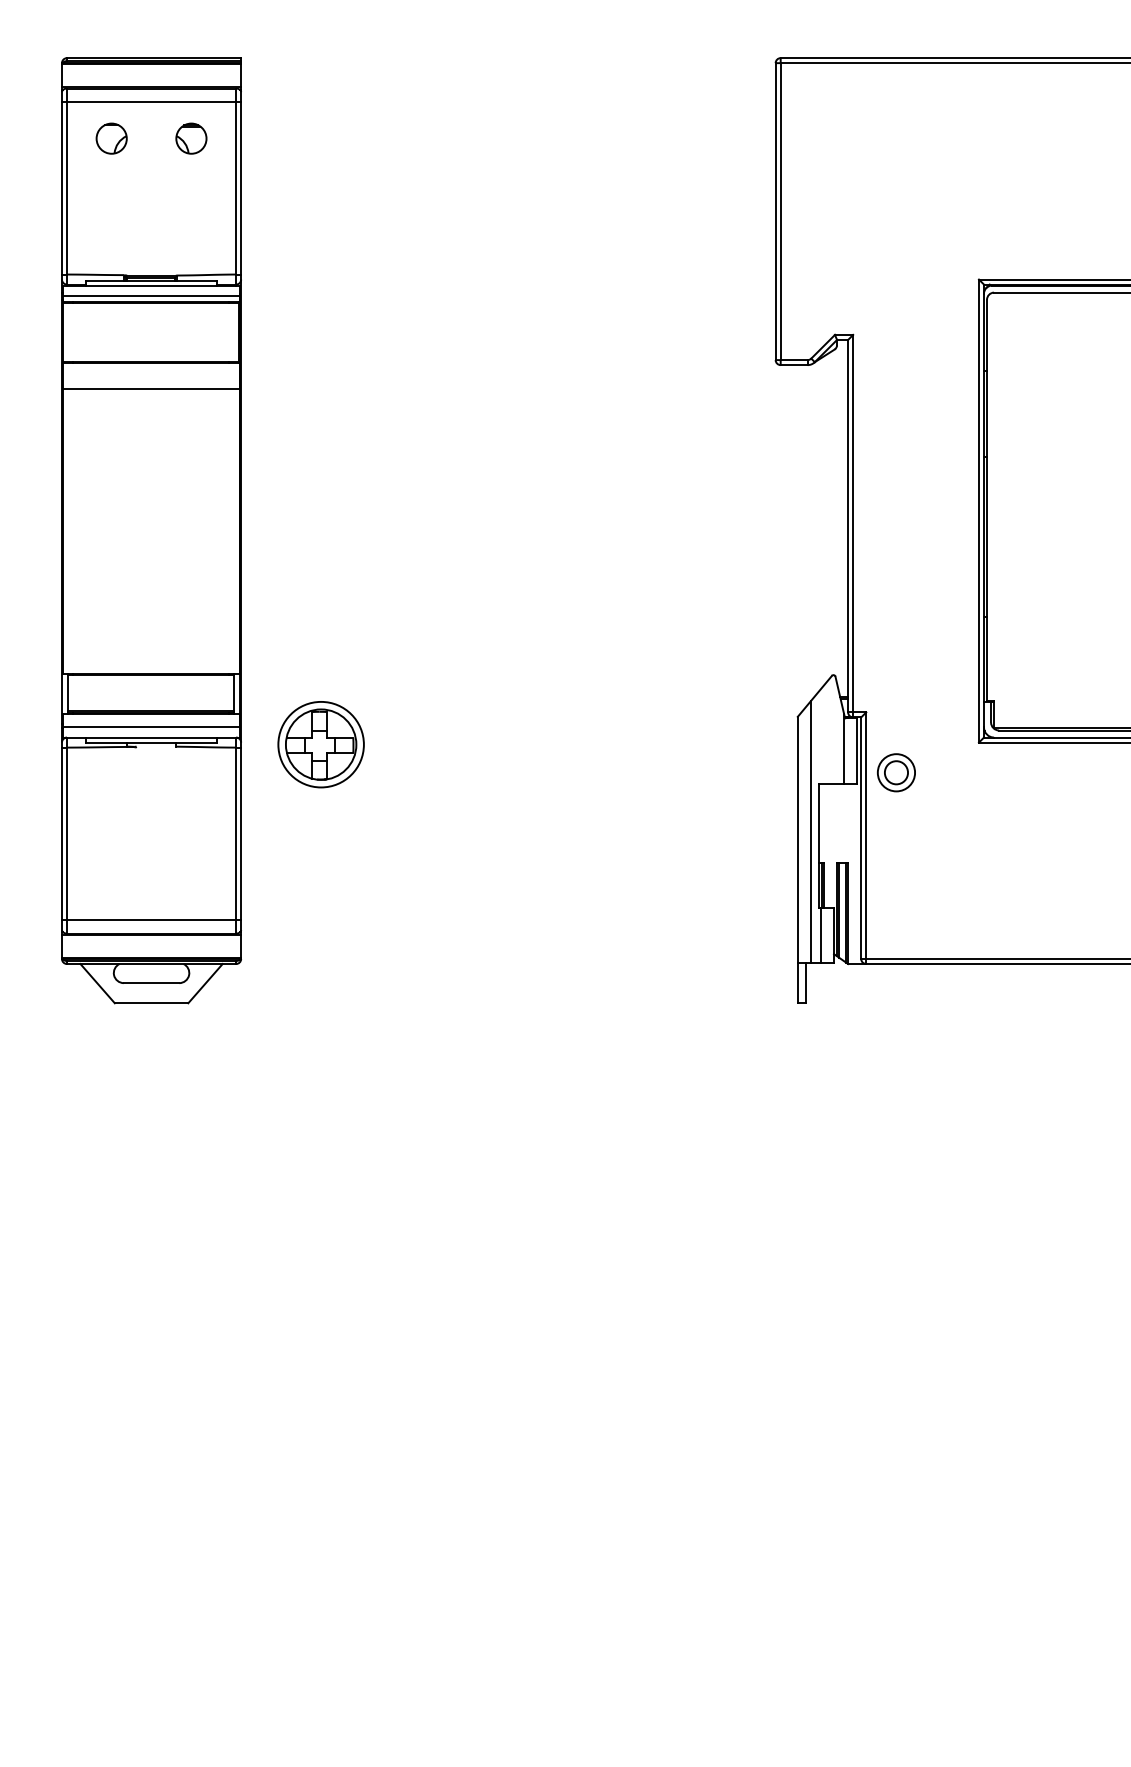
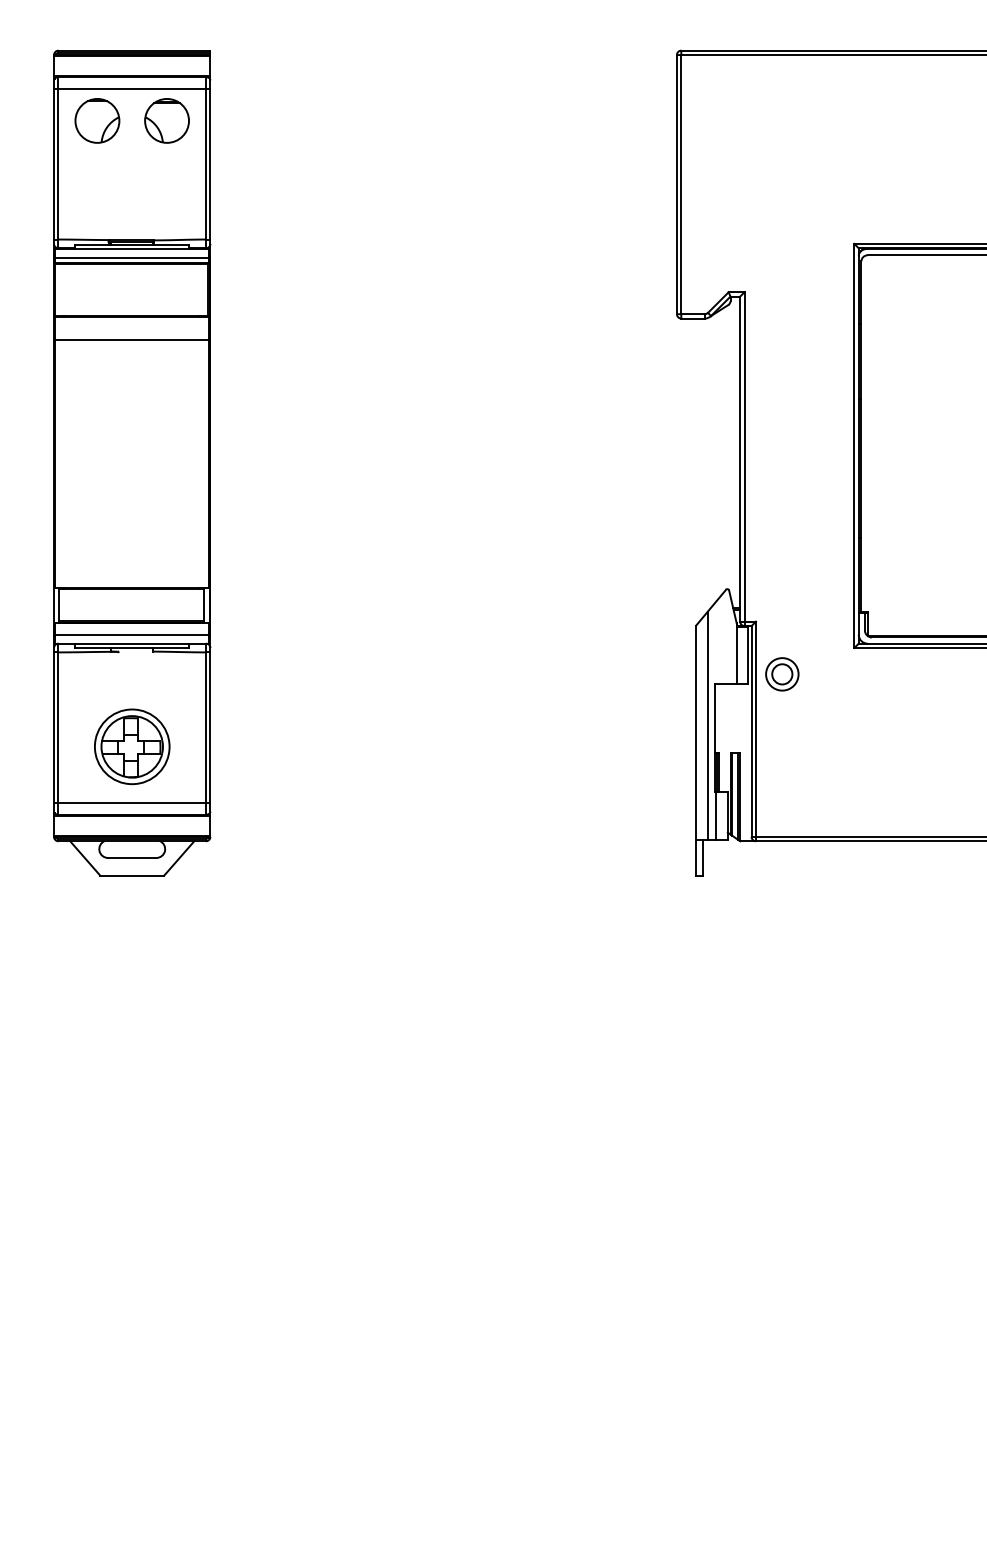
part: (111, 138) -> (97, 120), size x1.67
part: (190, 138) -> (166, 120), size x1.67
part: (321, 744) -> (132, 746), moved

